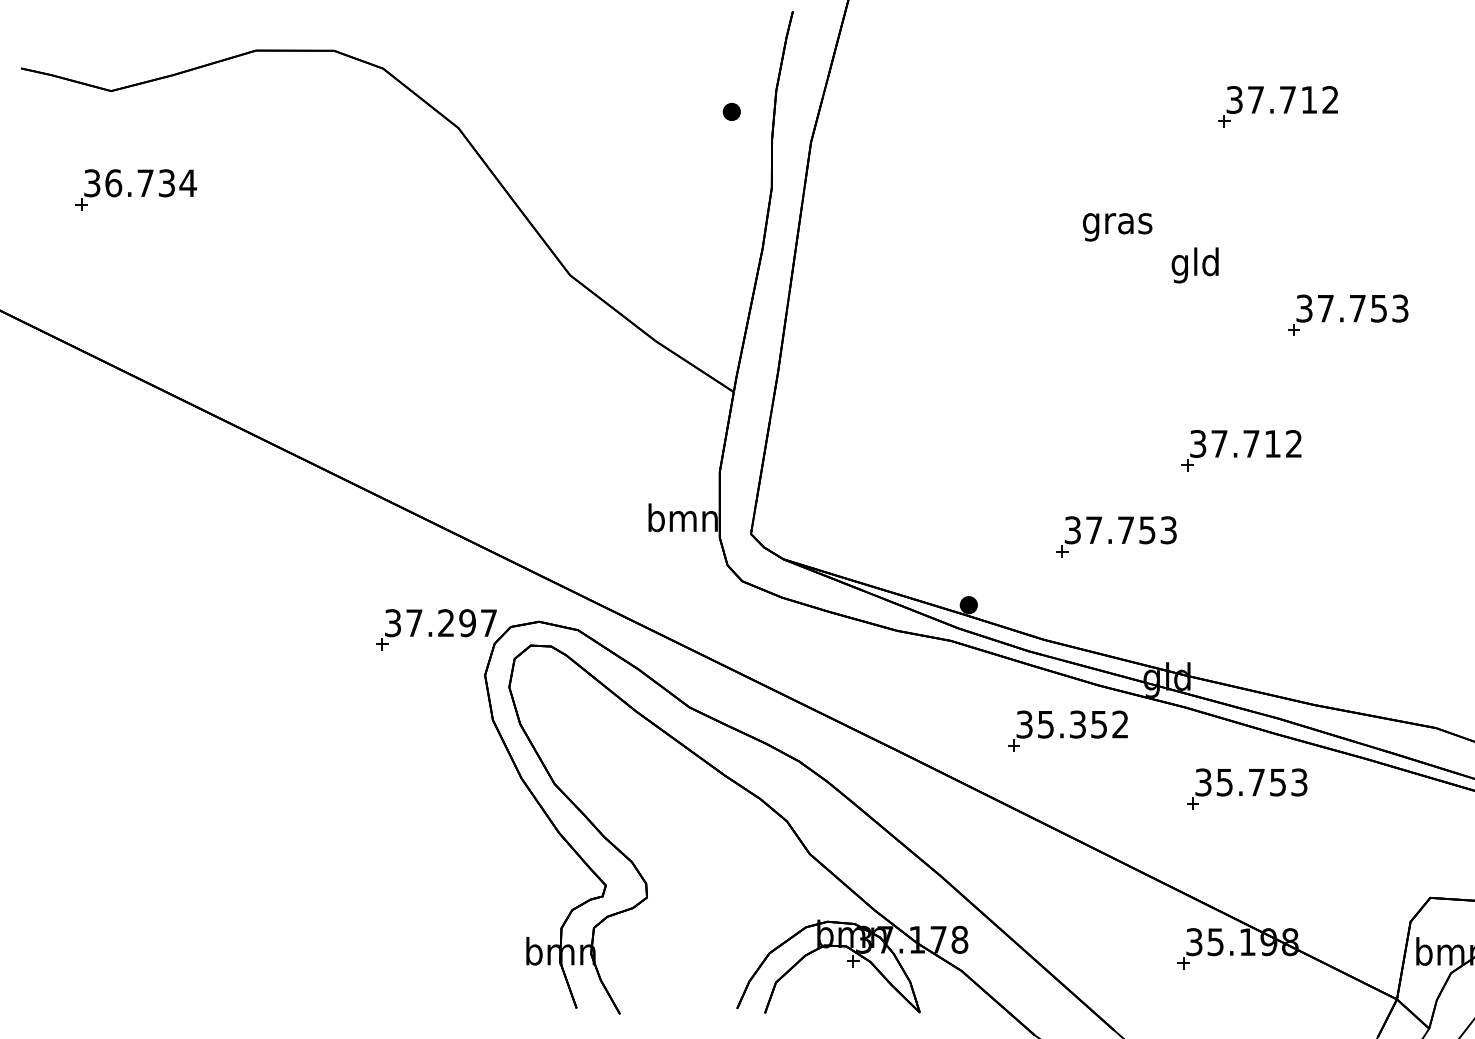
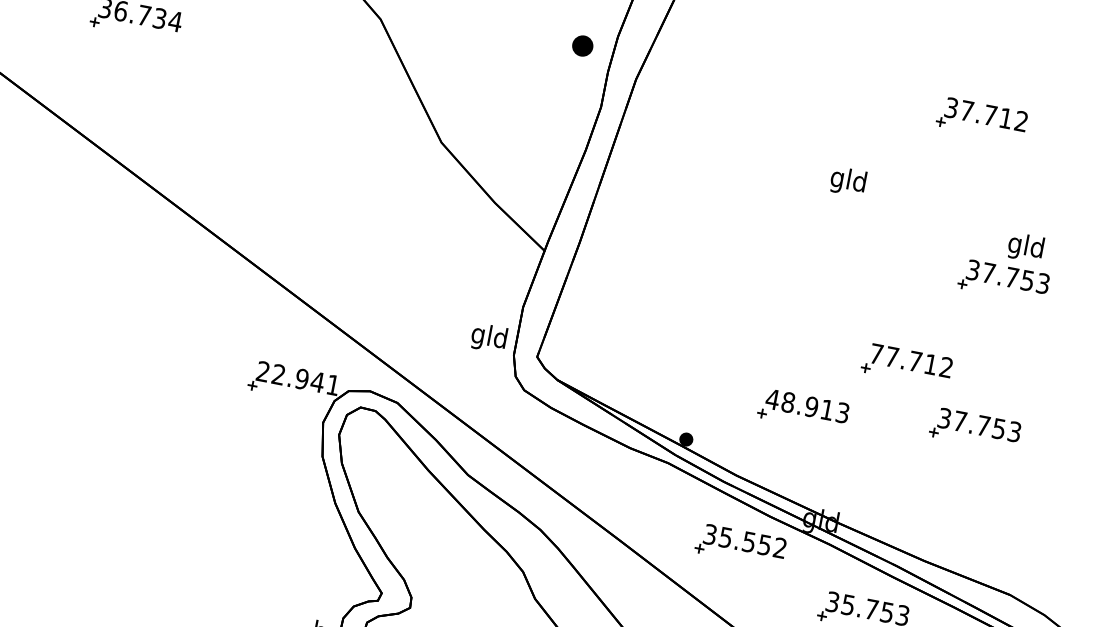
part: (731, 111) -> (582, 45), size x1.6
text: (1117, 223) -> (848, 181), gras -> gld
text: (1194, 265) -> (1025, 247), moved
text: (1198, 443) -> (876, 353), 37.712 -> 77.712
part: (1348, 517) -> (975, 428), added
text: (682, 521) -> (488, 338), bmn -> gld
text: (1109, 530) -> (799, 404), 37.753 -> 48.913
text: (440, 623) -> (297, 378), 37.297 -> 22.941
text: (1077, 723) -> (749, 541), 35.352 -> 35.552

